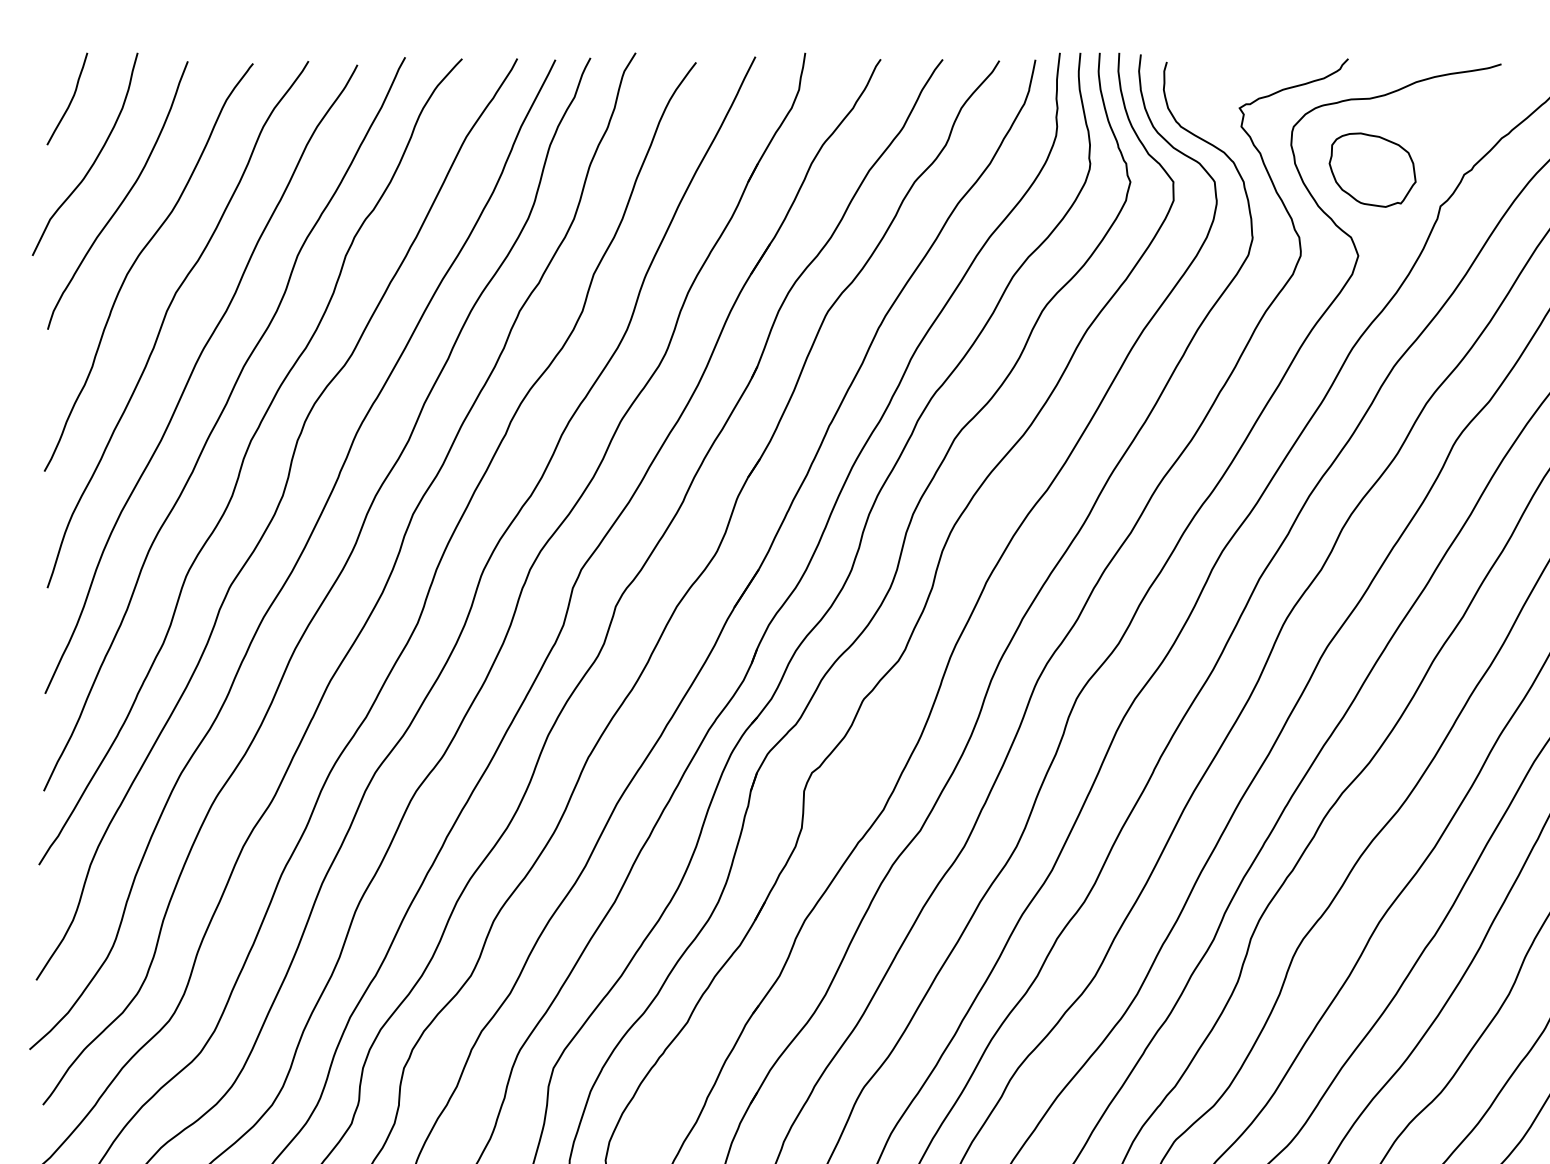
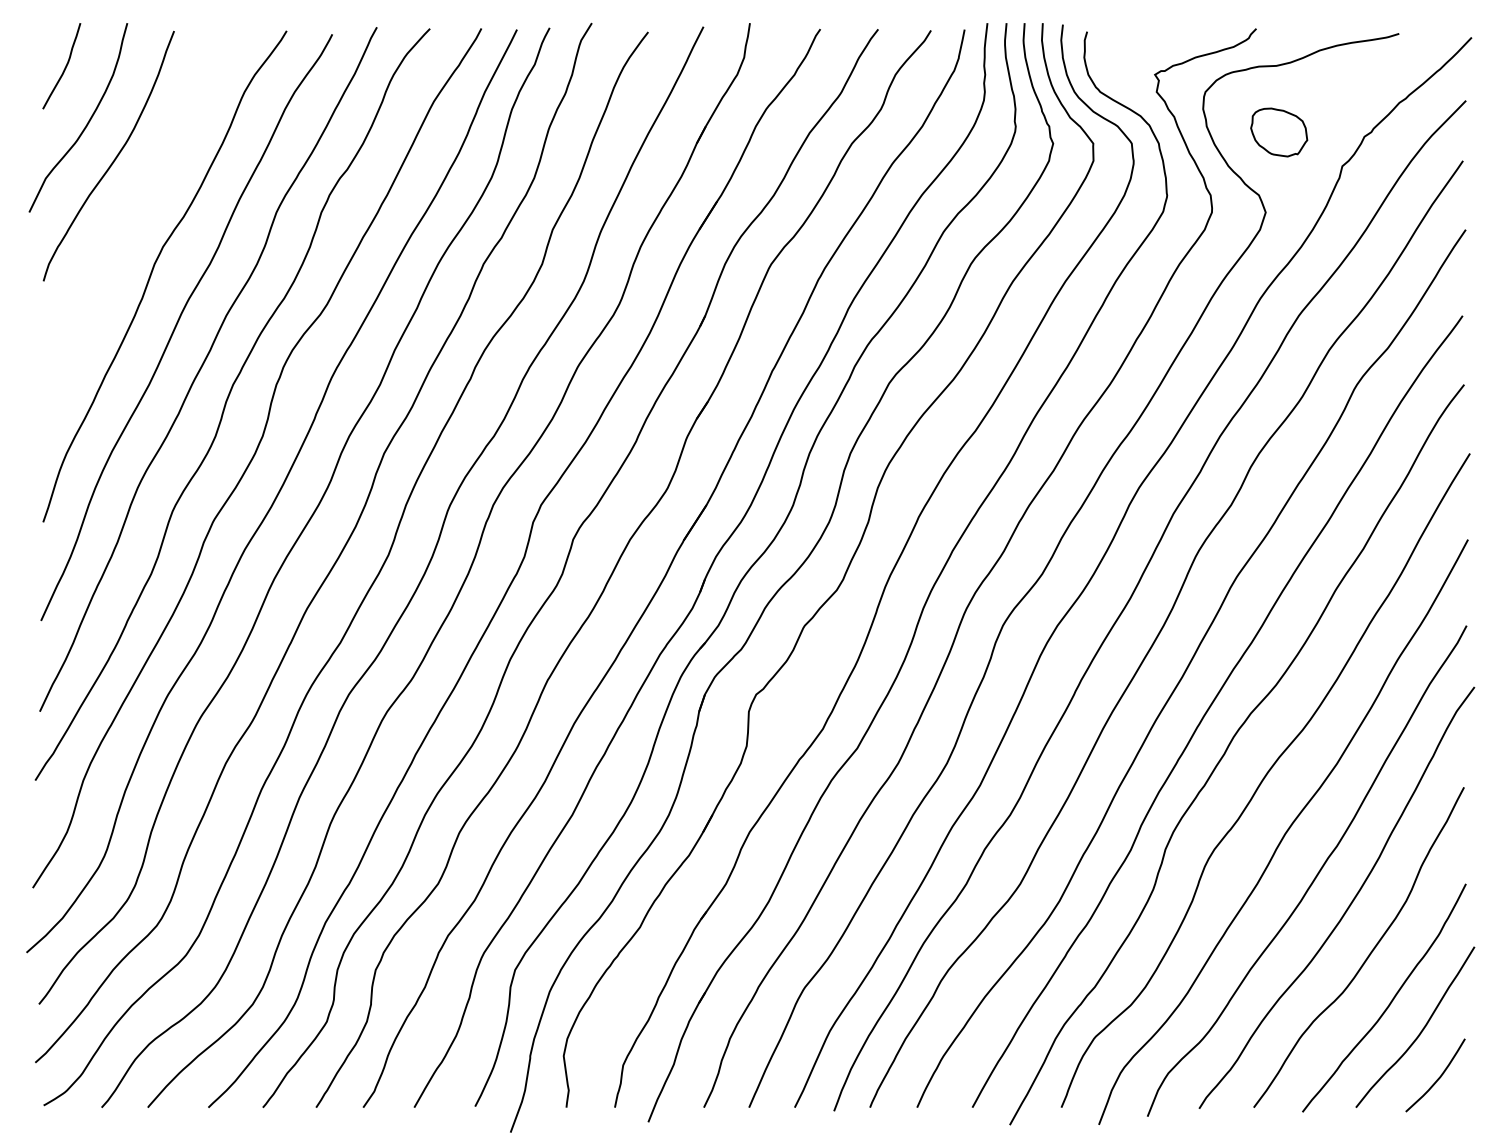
part: (1373, 170) -> (1279, 132), size x0.7
curve: (138, 258) -> (128, 214), removed

